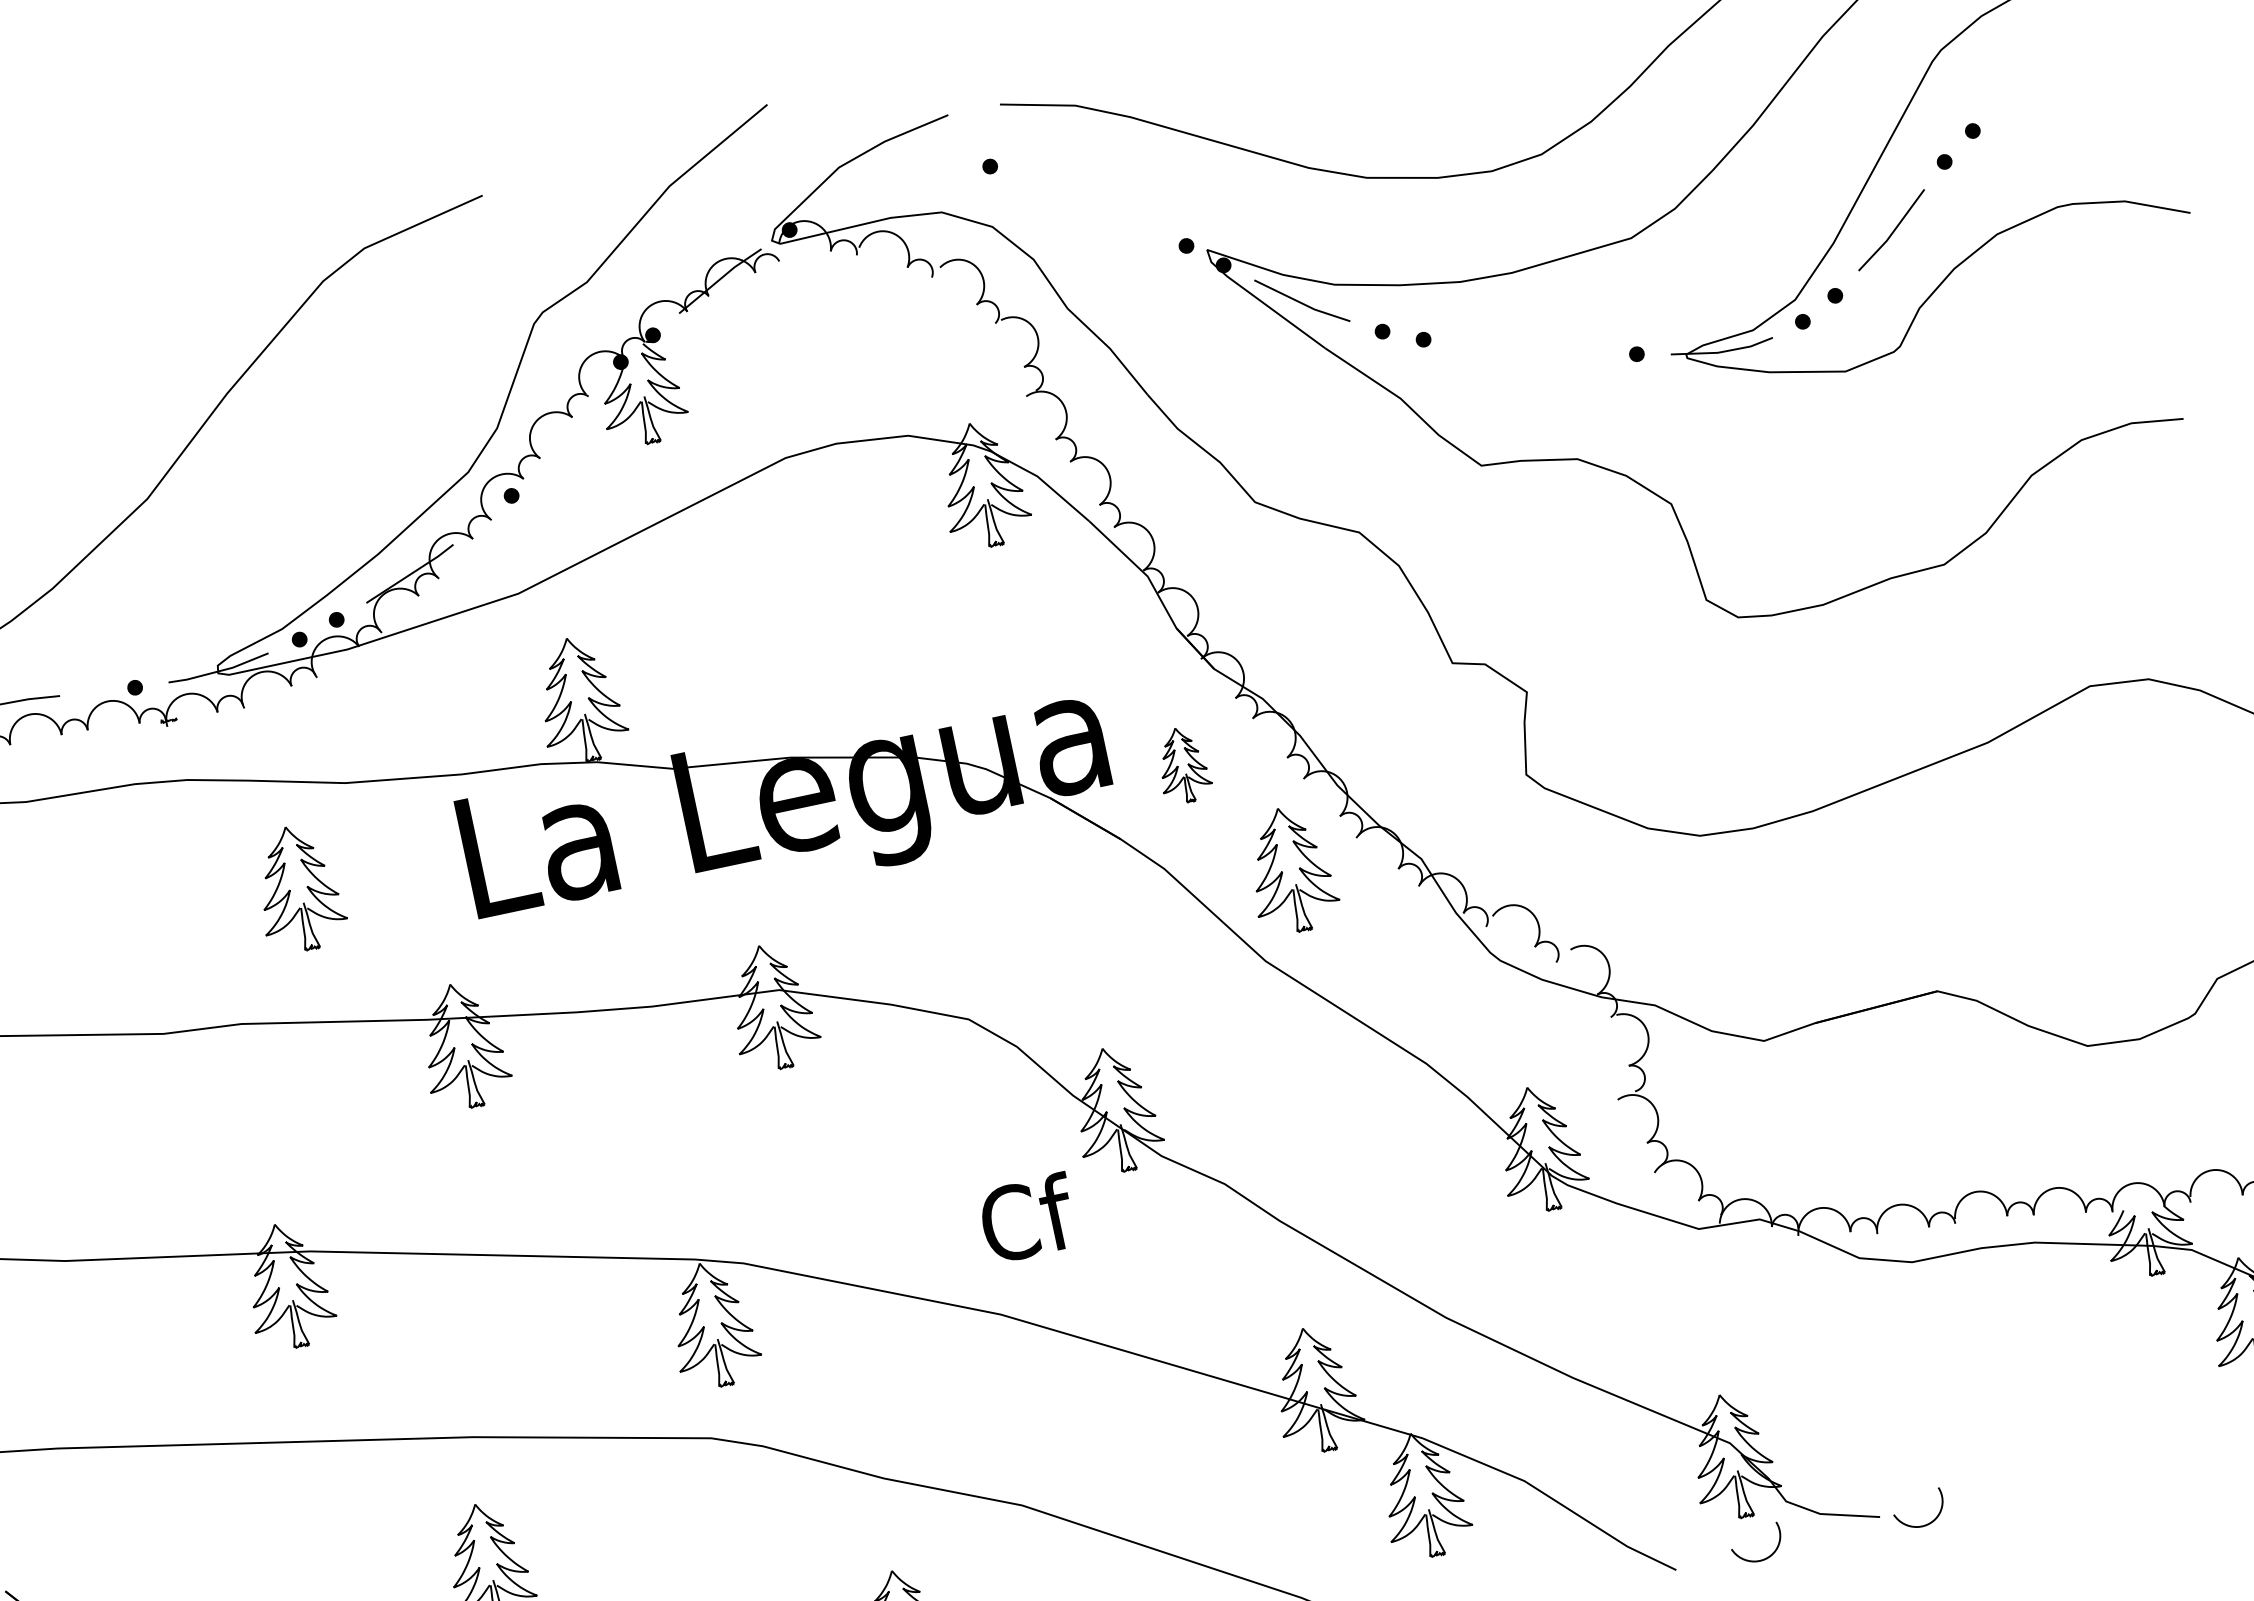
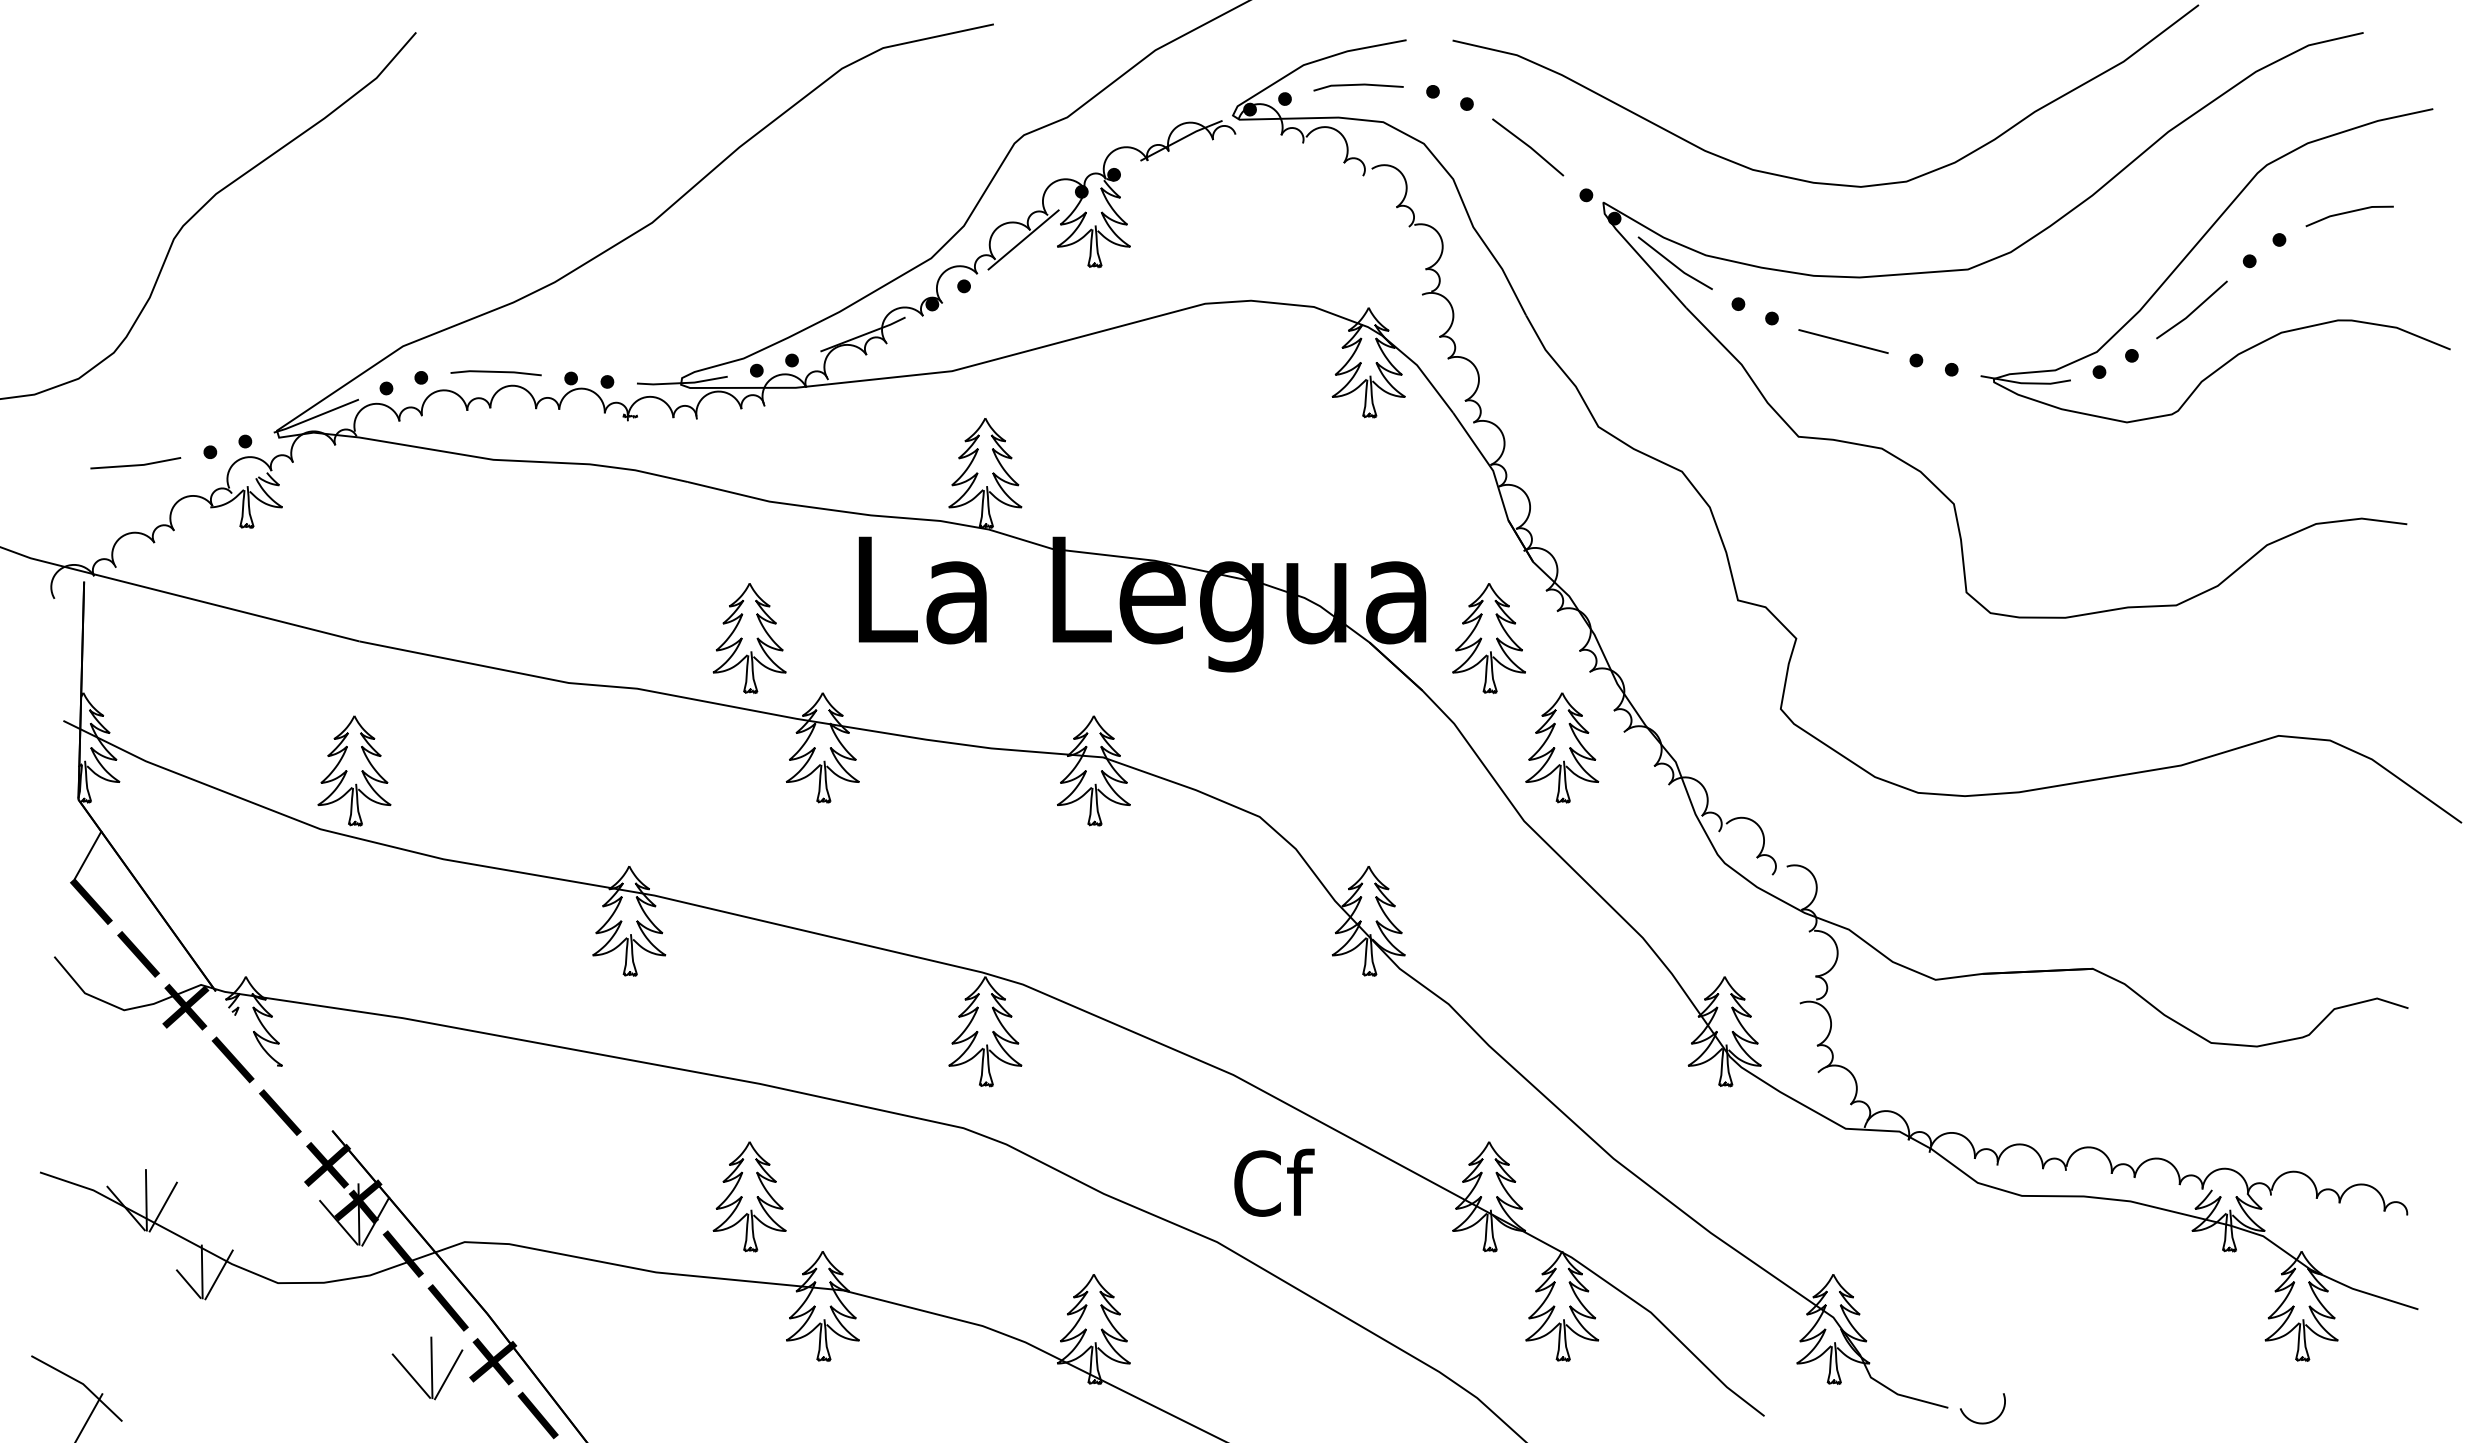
line: (2043, 84) -> (2348, 213), added
fill: (1030, 171) -> (1466, 103), added
line: (905, 177) -> (1358, 85), added
line: (1110, 206) -> (1528, 147), added
fill: (825, 209) -> (1284, 98), added
line: (1509, 348) -> (1843, 341), added
fill: (1595, 352) -> (1916, 360), added
line: (566, 429) -> (1023, 239), added
fill: (480, 523) -> (932, 304), added
fill: (94, 692) -> (571, 378), added
part: (1182, 765) -> (1488, 638), size x1.67
part: (298, 888) -> (749, 638), moved
text: (1028, 1218) -> (1274, 1182), moved
arc: (1759, 1559) -> (1837, 1422), removed

